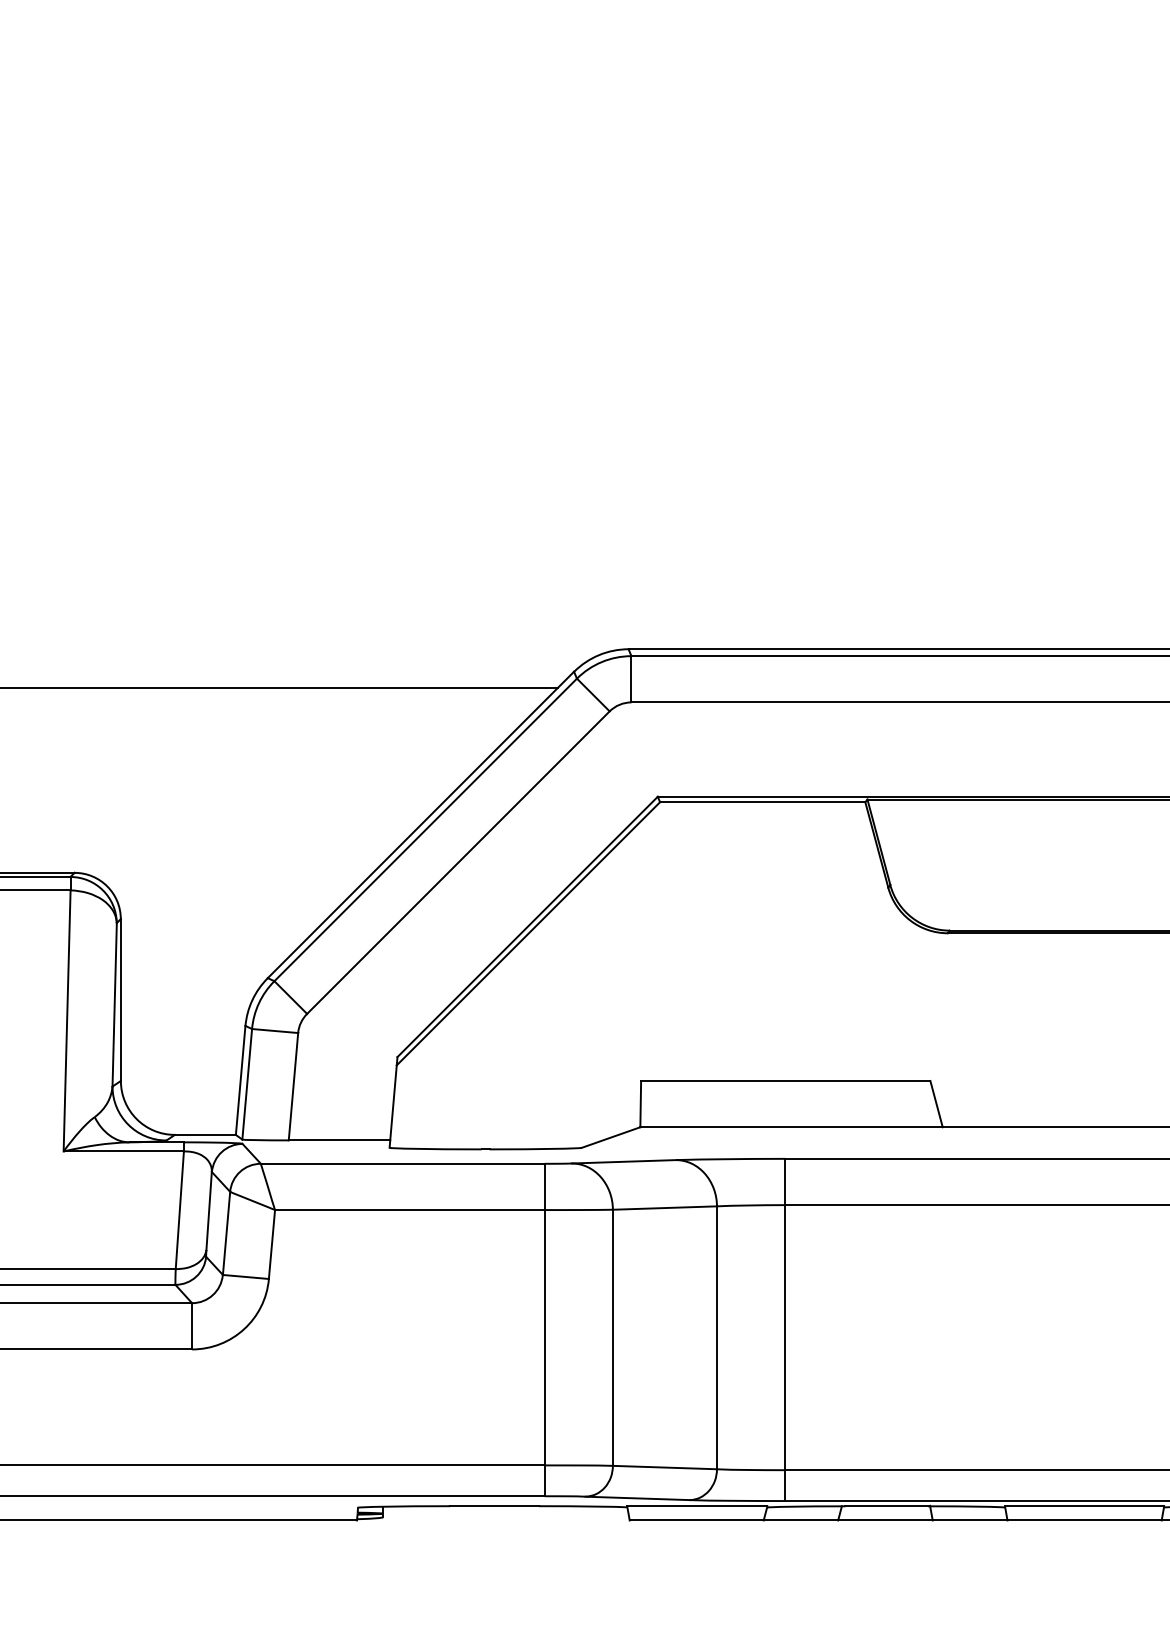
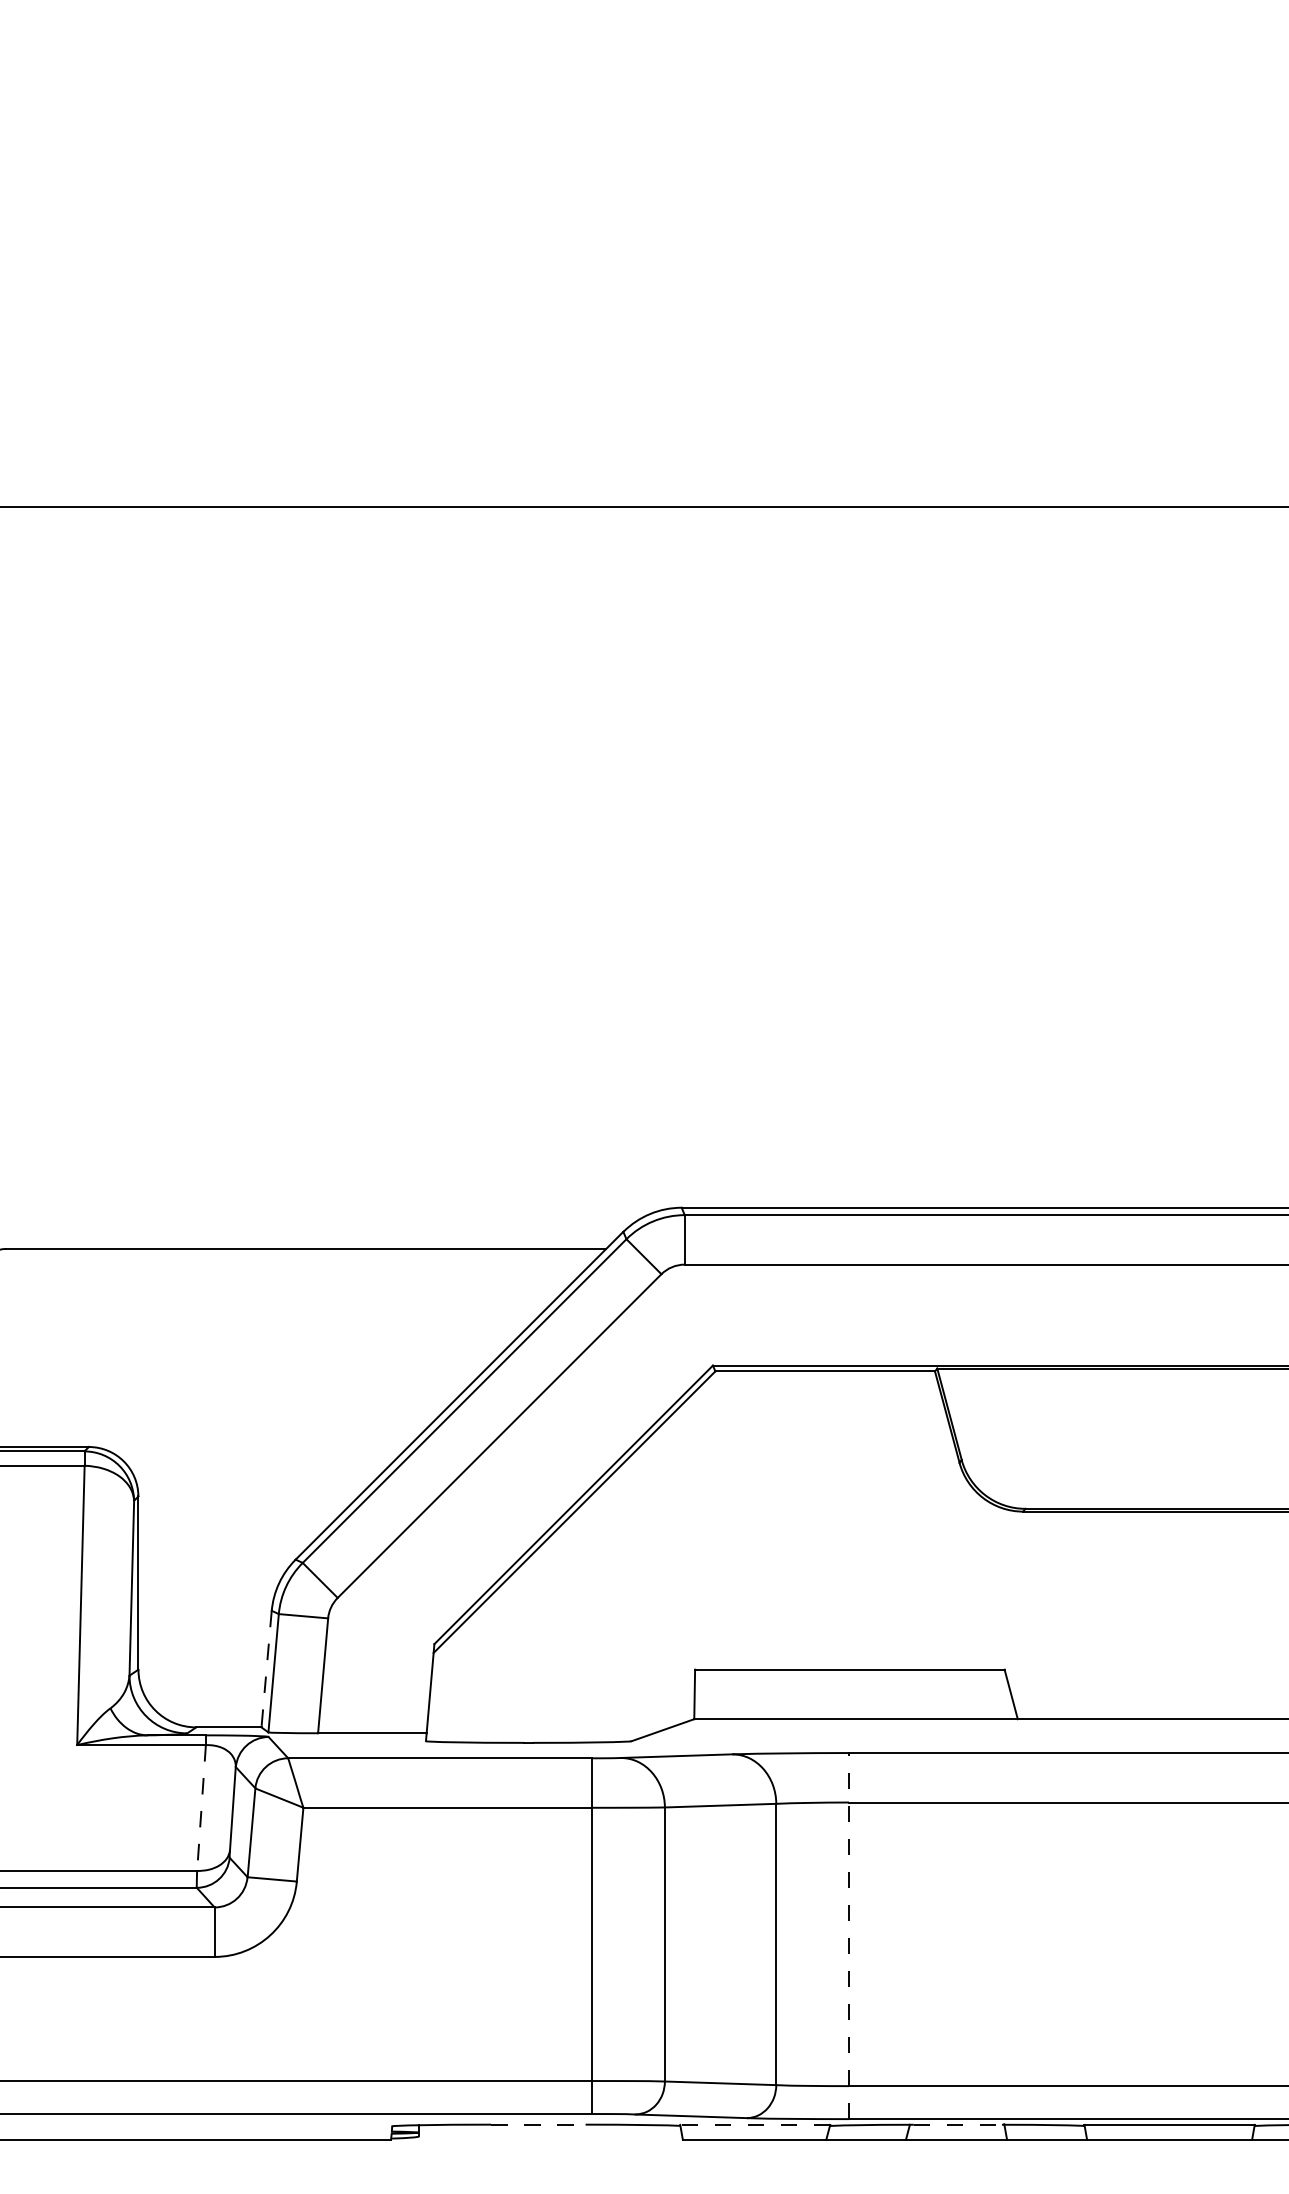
line: (240, 1080) -> (266, 1669), solid -> dashed
line: (179, 1210) -> (201, 1808), solid -> dashed
line: (785, 1329) -> (849, 1935), solid -> dashed
line: (494, 1506) -> (538, 2124), solid -> dashed
line: (697, 1506) -> (755, 2124), solid -> dashed
line: (887, 1506) -> (958, 2124), solid -> dashed

